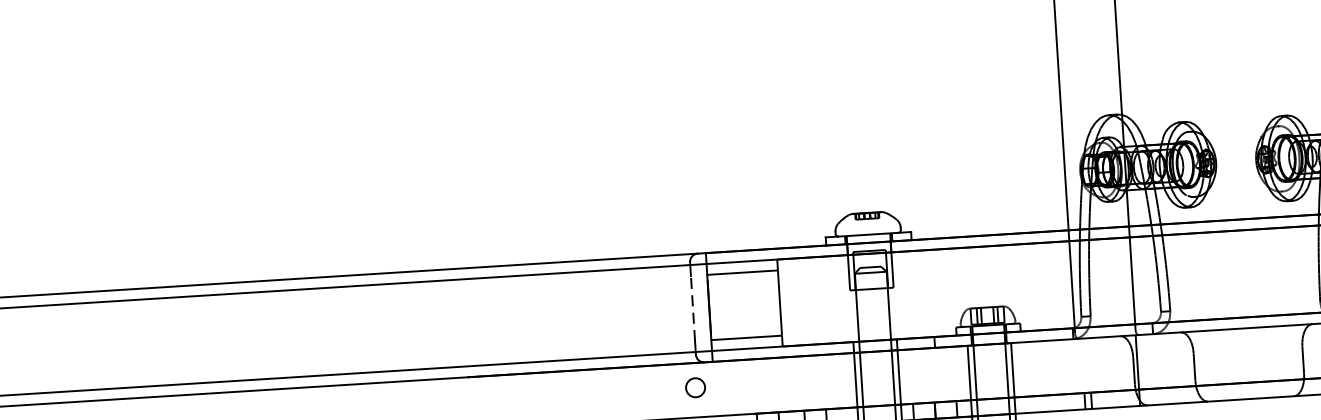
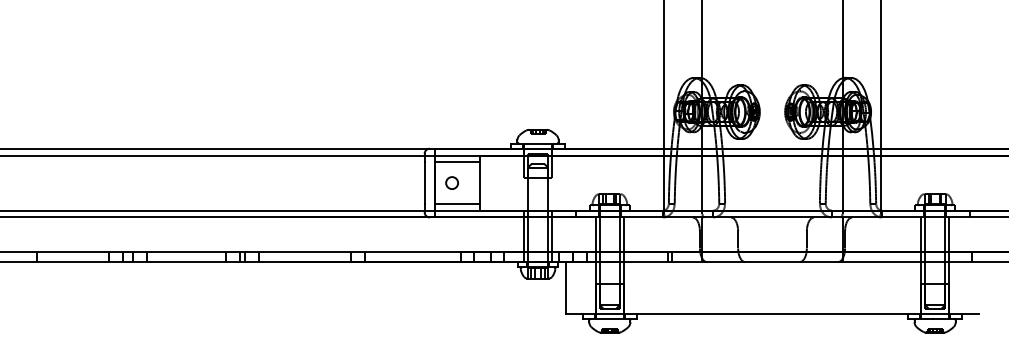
line: (692, 309) -> (424, 183), dashed -> solid
circle: (694, 386) -> (451, 182), moved

